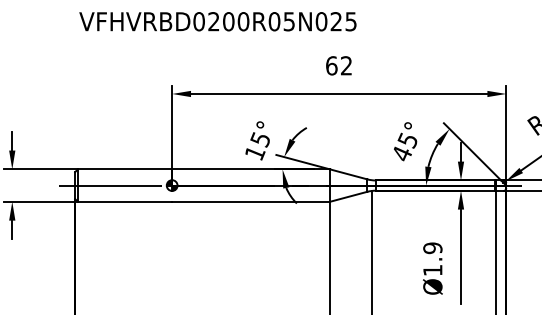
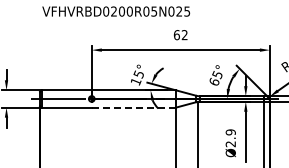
text: (402, 152) -> (214, 81), 45° -> 65°
line: (252, 201) -> (134, 107), solid -> dashed
text: (432, 270) -> (230, 144), Ø1.9 -> Ø2.9

